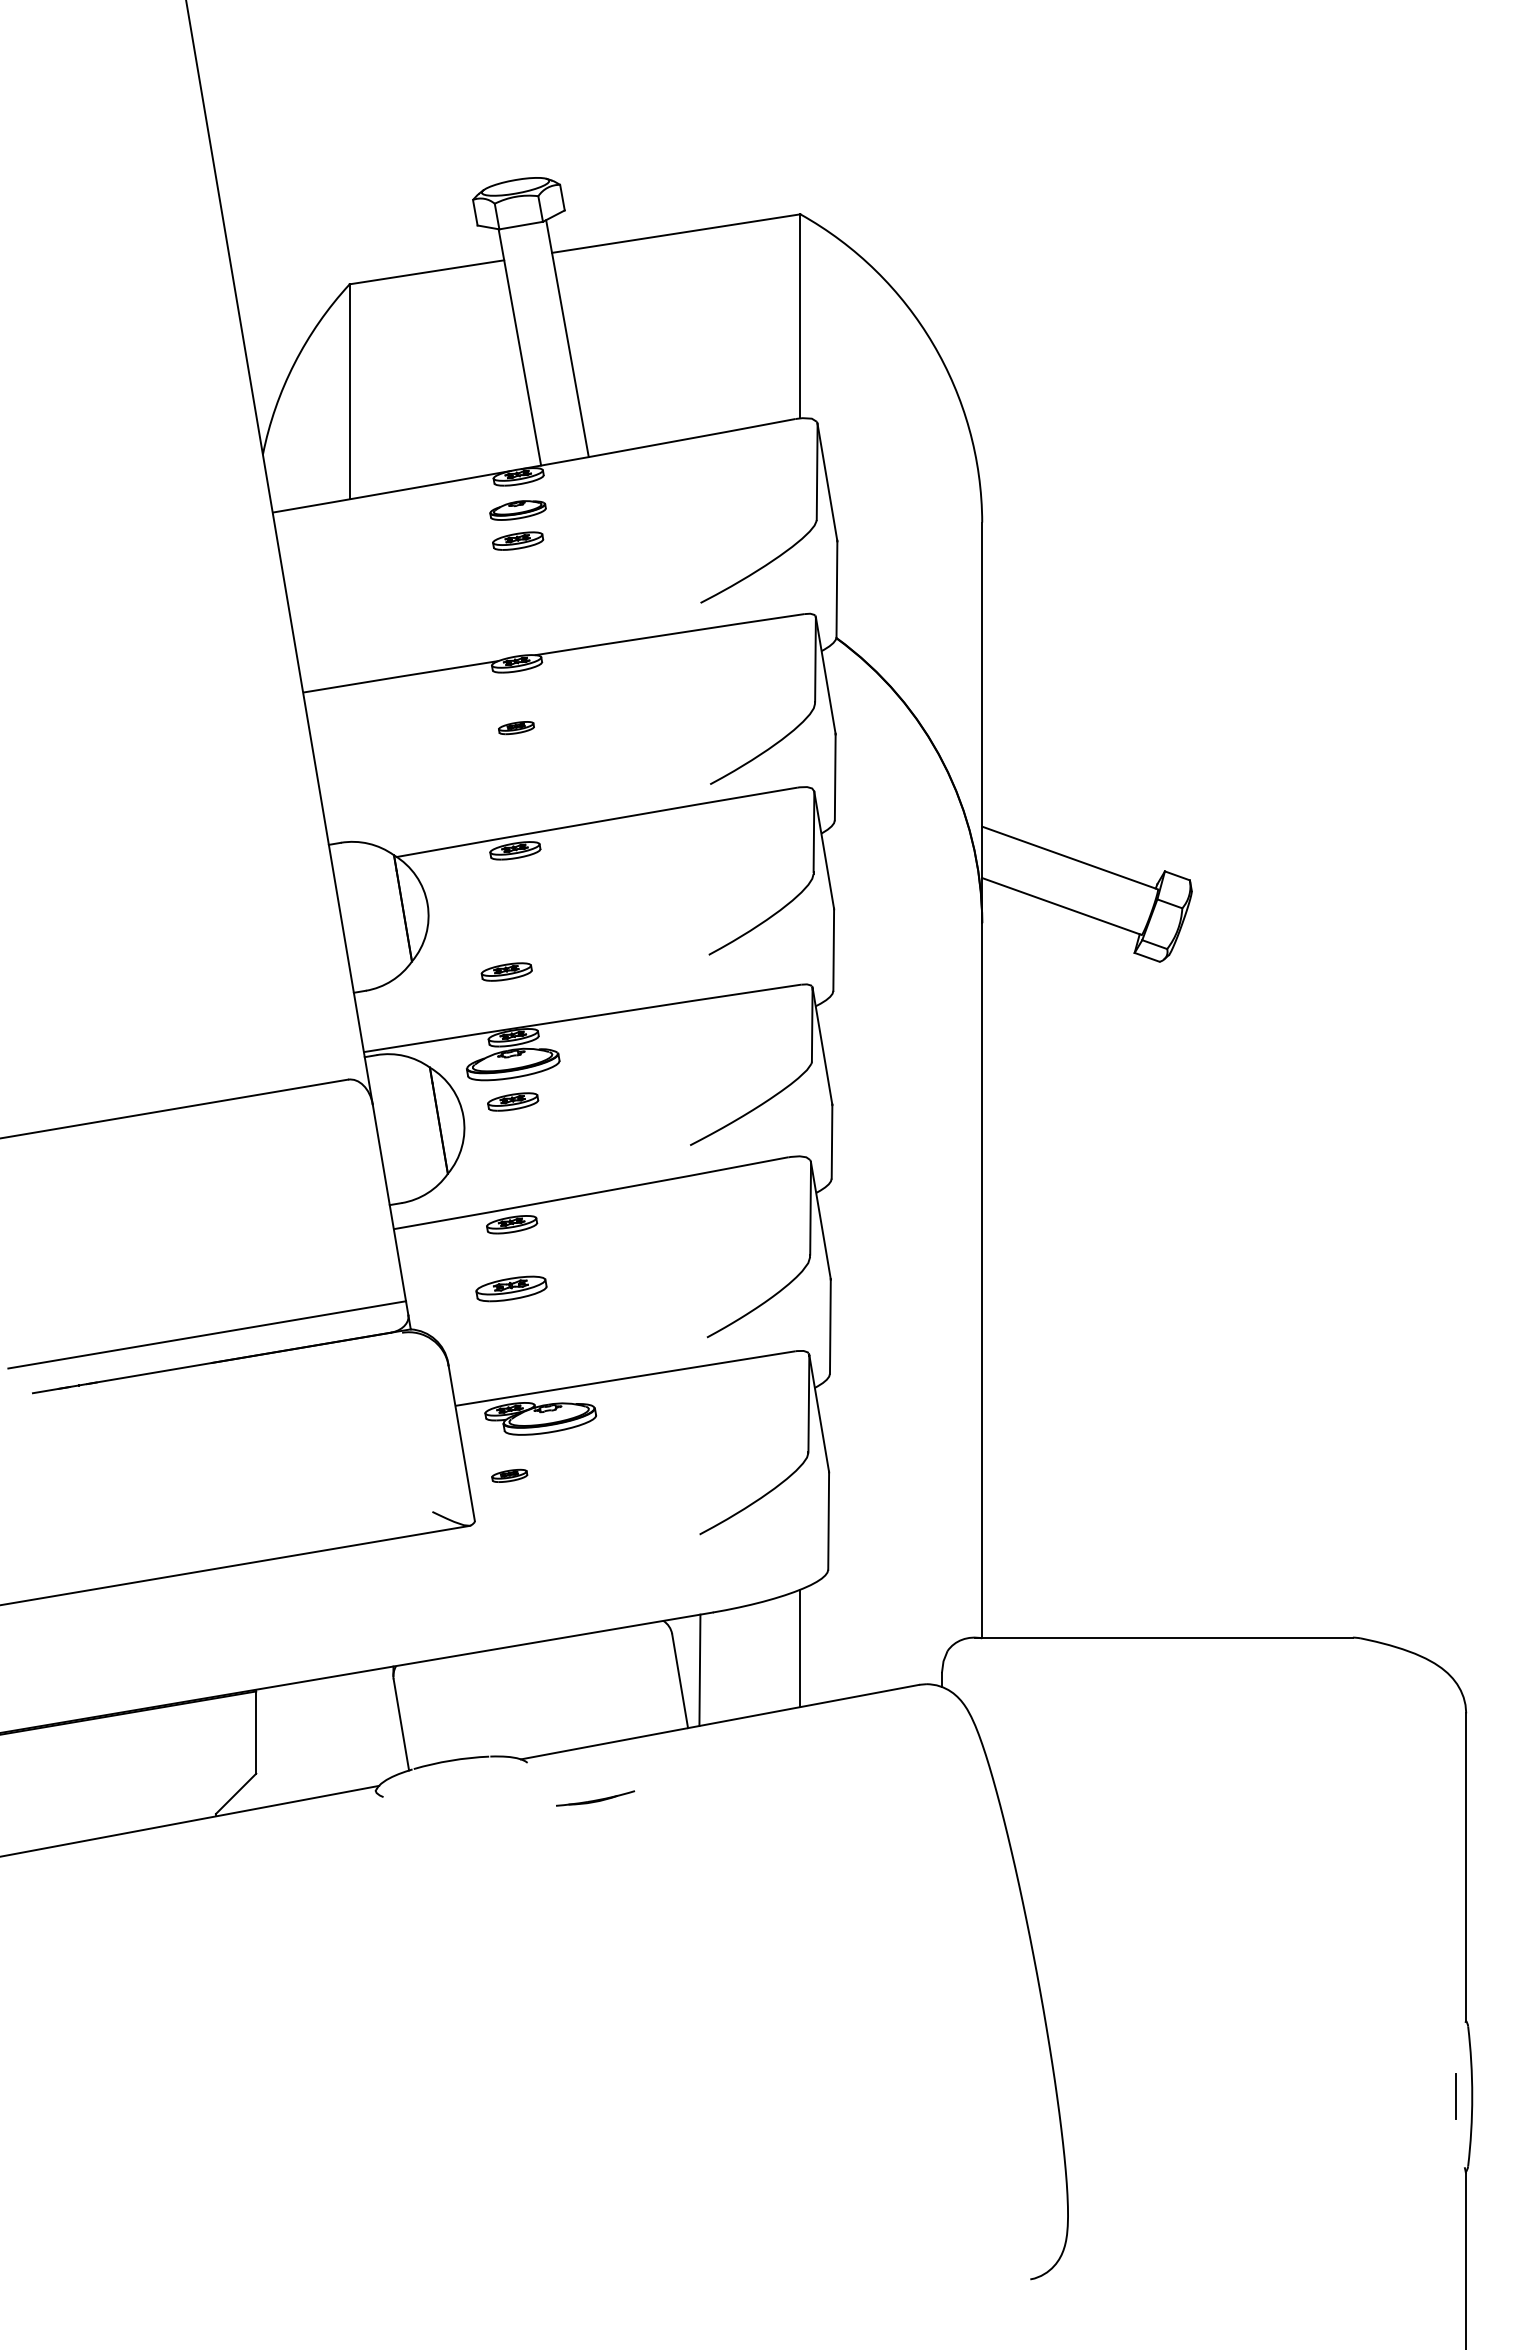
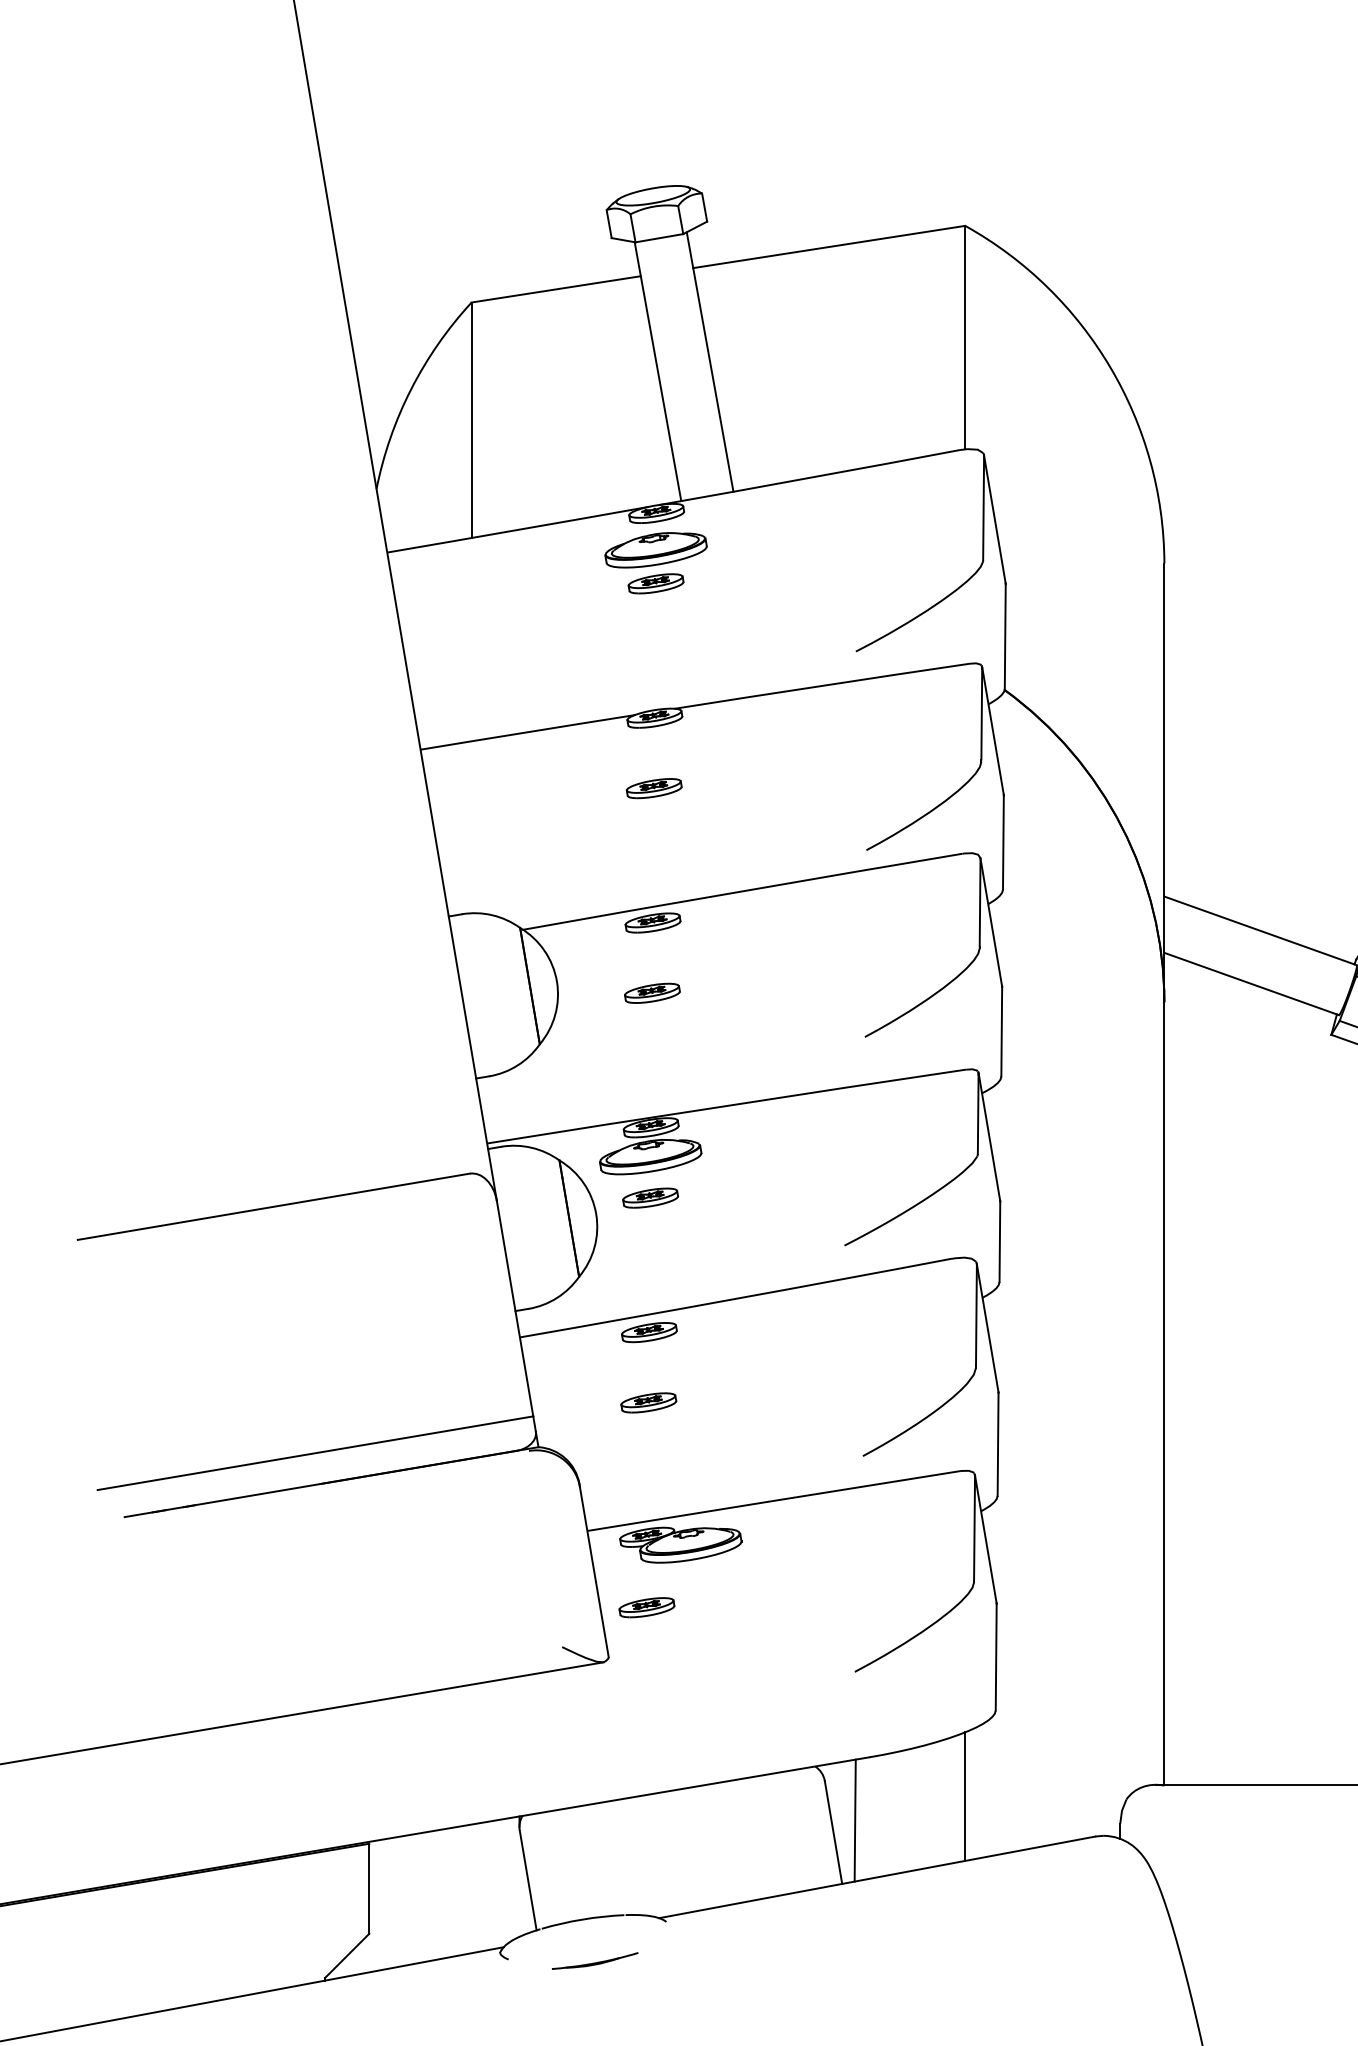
part: (517, 510) -> (655, 550), size x1.67
part: (516, 727) -> (654, 787), size x1.43
part: (506, 971) -> (652, 992), moved
part: (511, 1288) -> (648, 1402), size x0.71
part: (509, 1475) -> (646, 1607), size x1.43
part: (595, 1798) -> (595, 1961), moved

